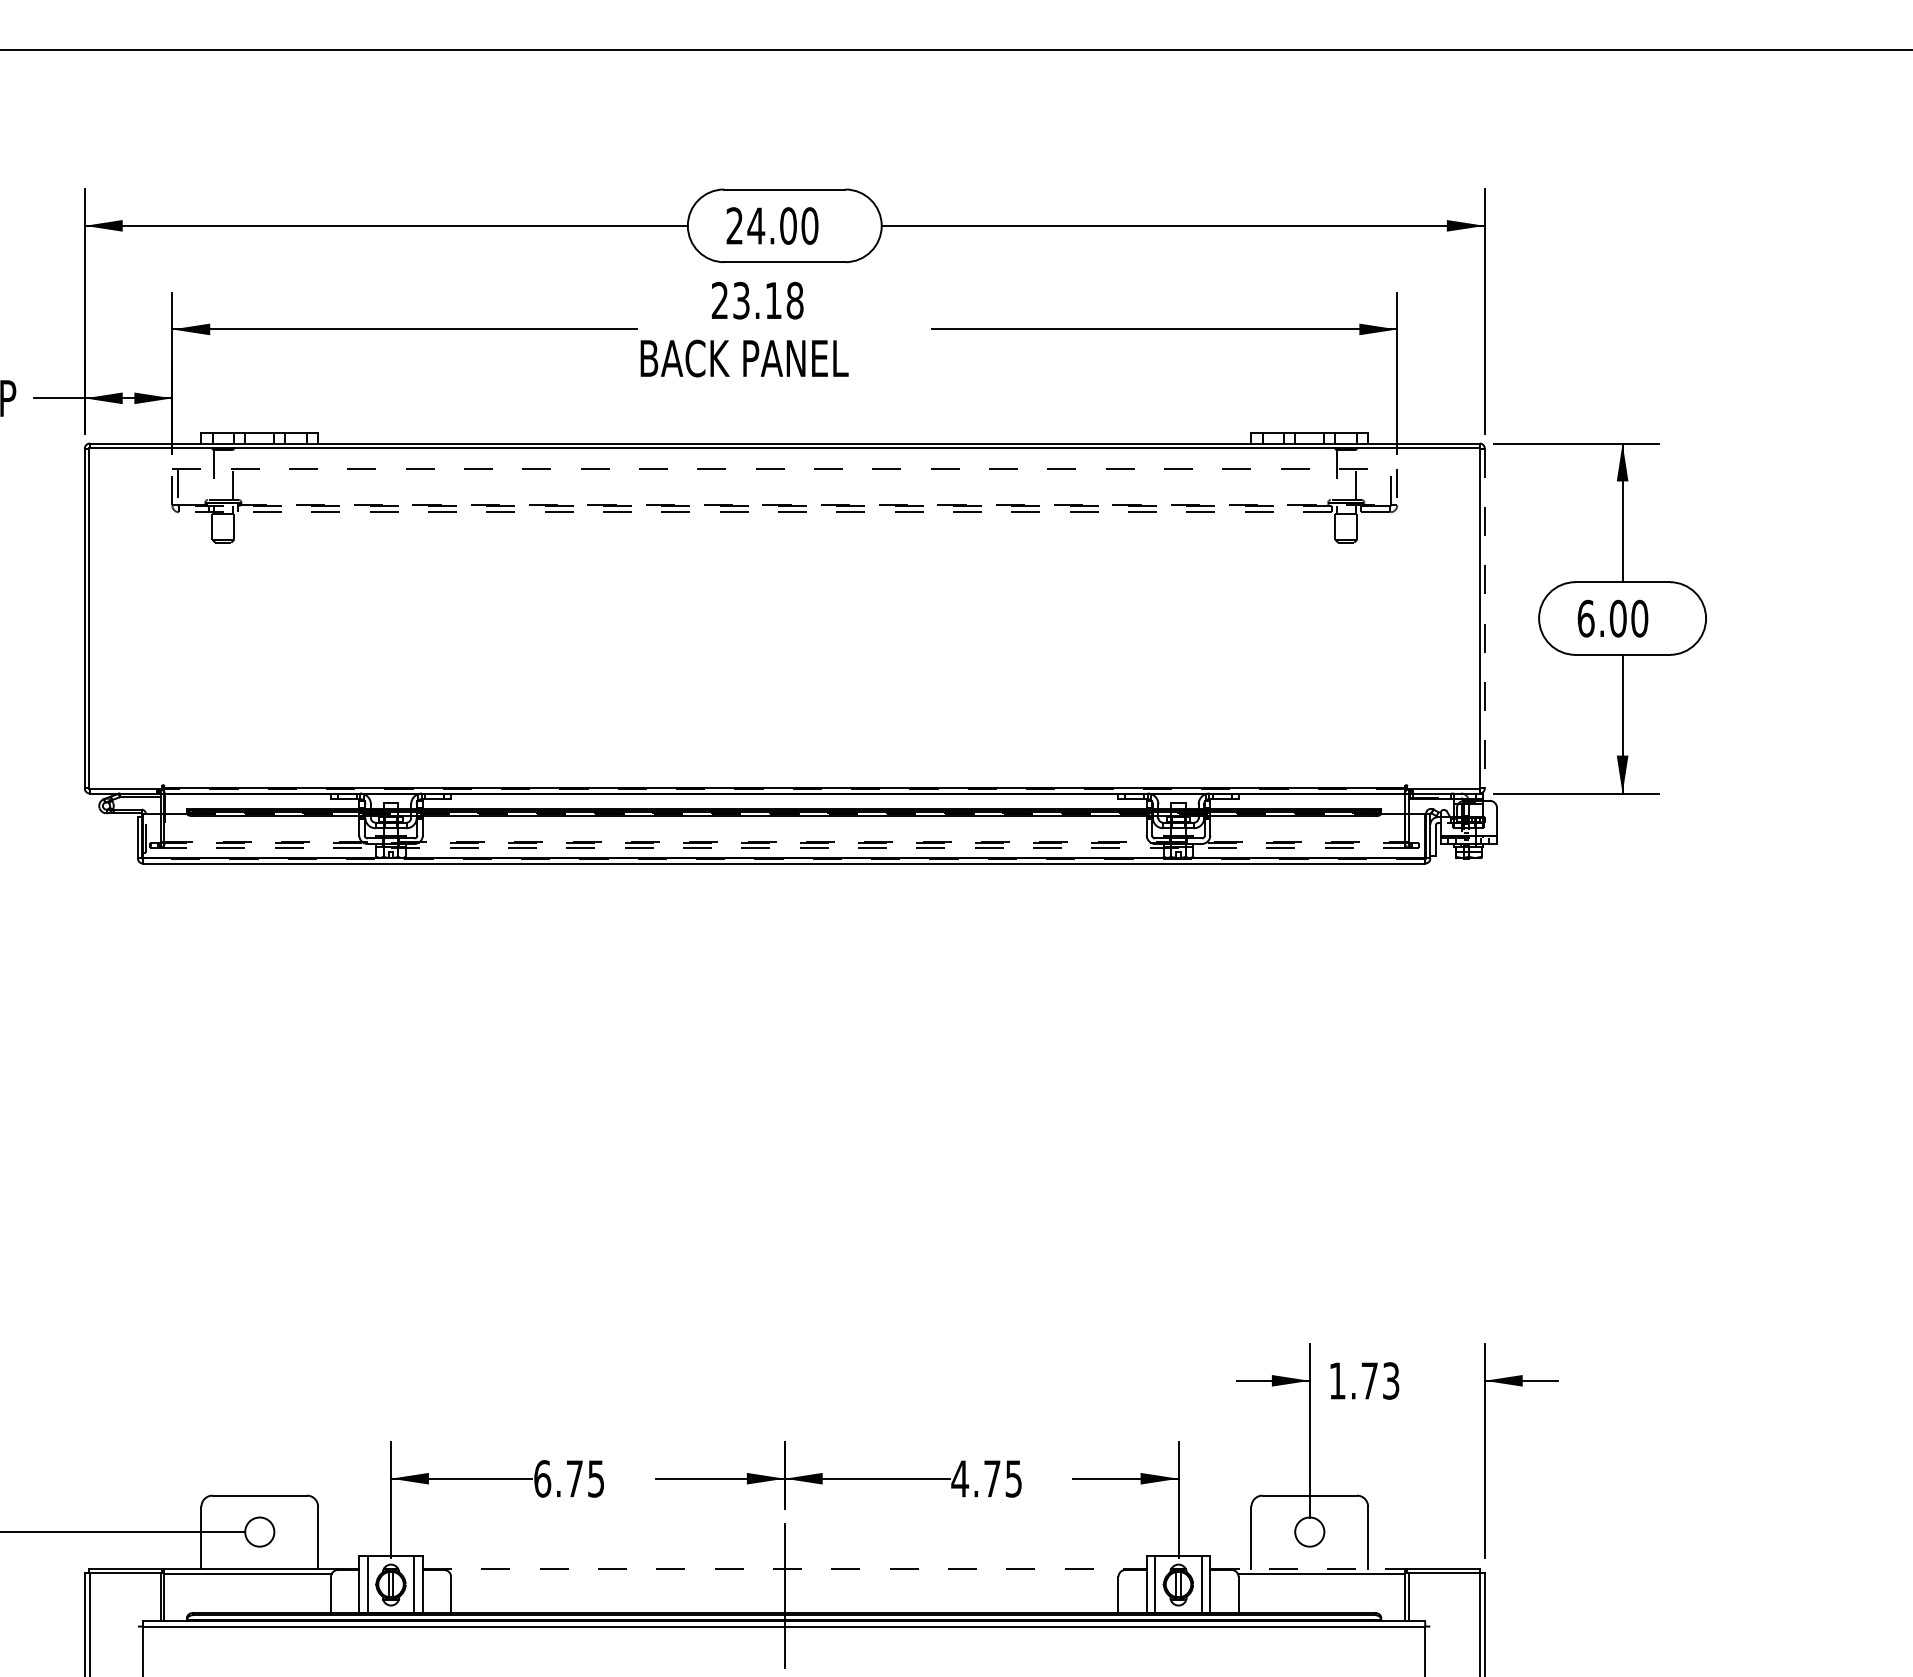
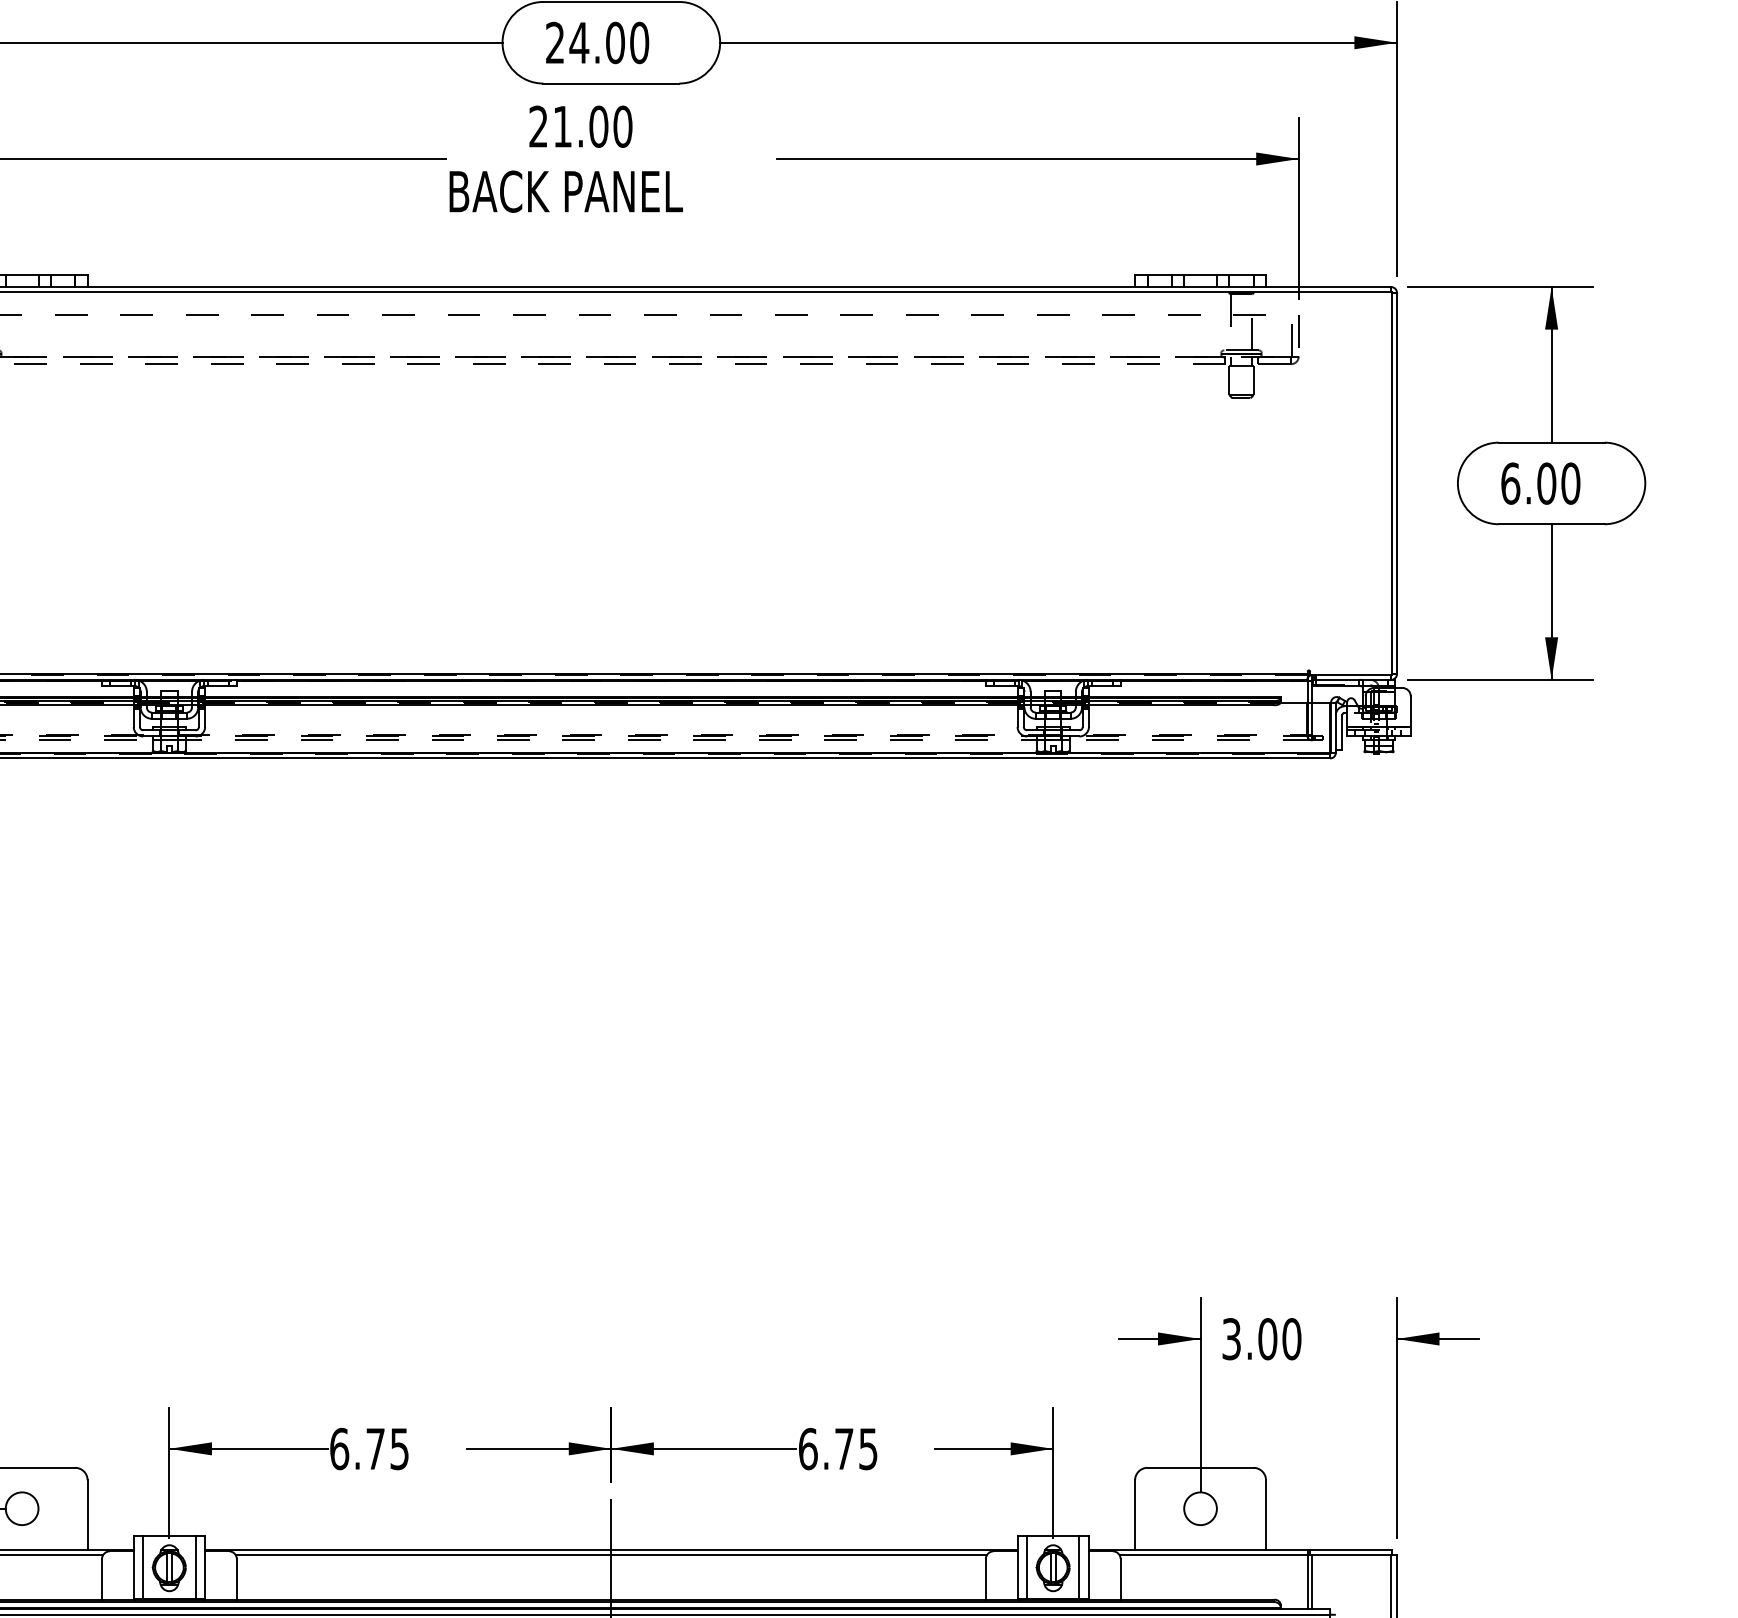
text: (768, 300) -> (593, 126), 23.18 -> 21.00
line: (1484, 618) -> (1396, 483), dashed -> solid
text: (1364, 1380) -> (1261, 1338), 1.73 -> 3.00
text: (960, 1478) -> (808, 1448), 4.75 -> 6.75
line: (784, 1568) -> (611, 1549), dashed -> solid
line: (1308, 1568) -> (1199, 1549), dashed -> solid
line: (784, 1573) -> (611, 1555), added

